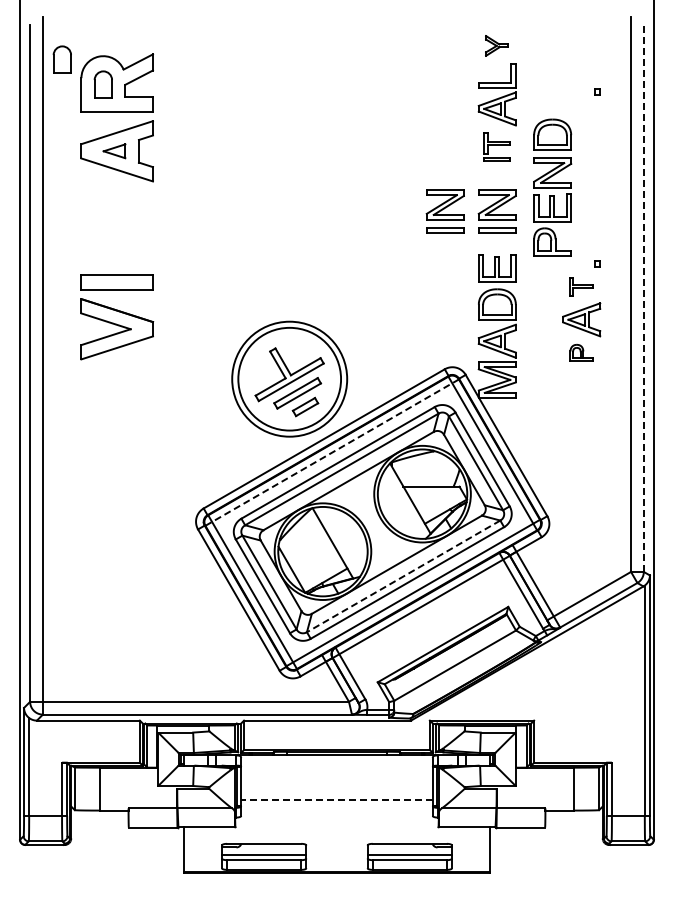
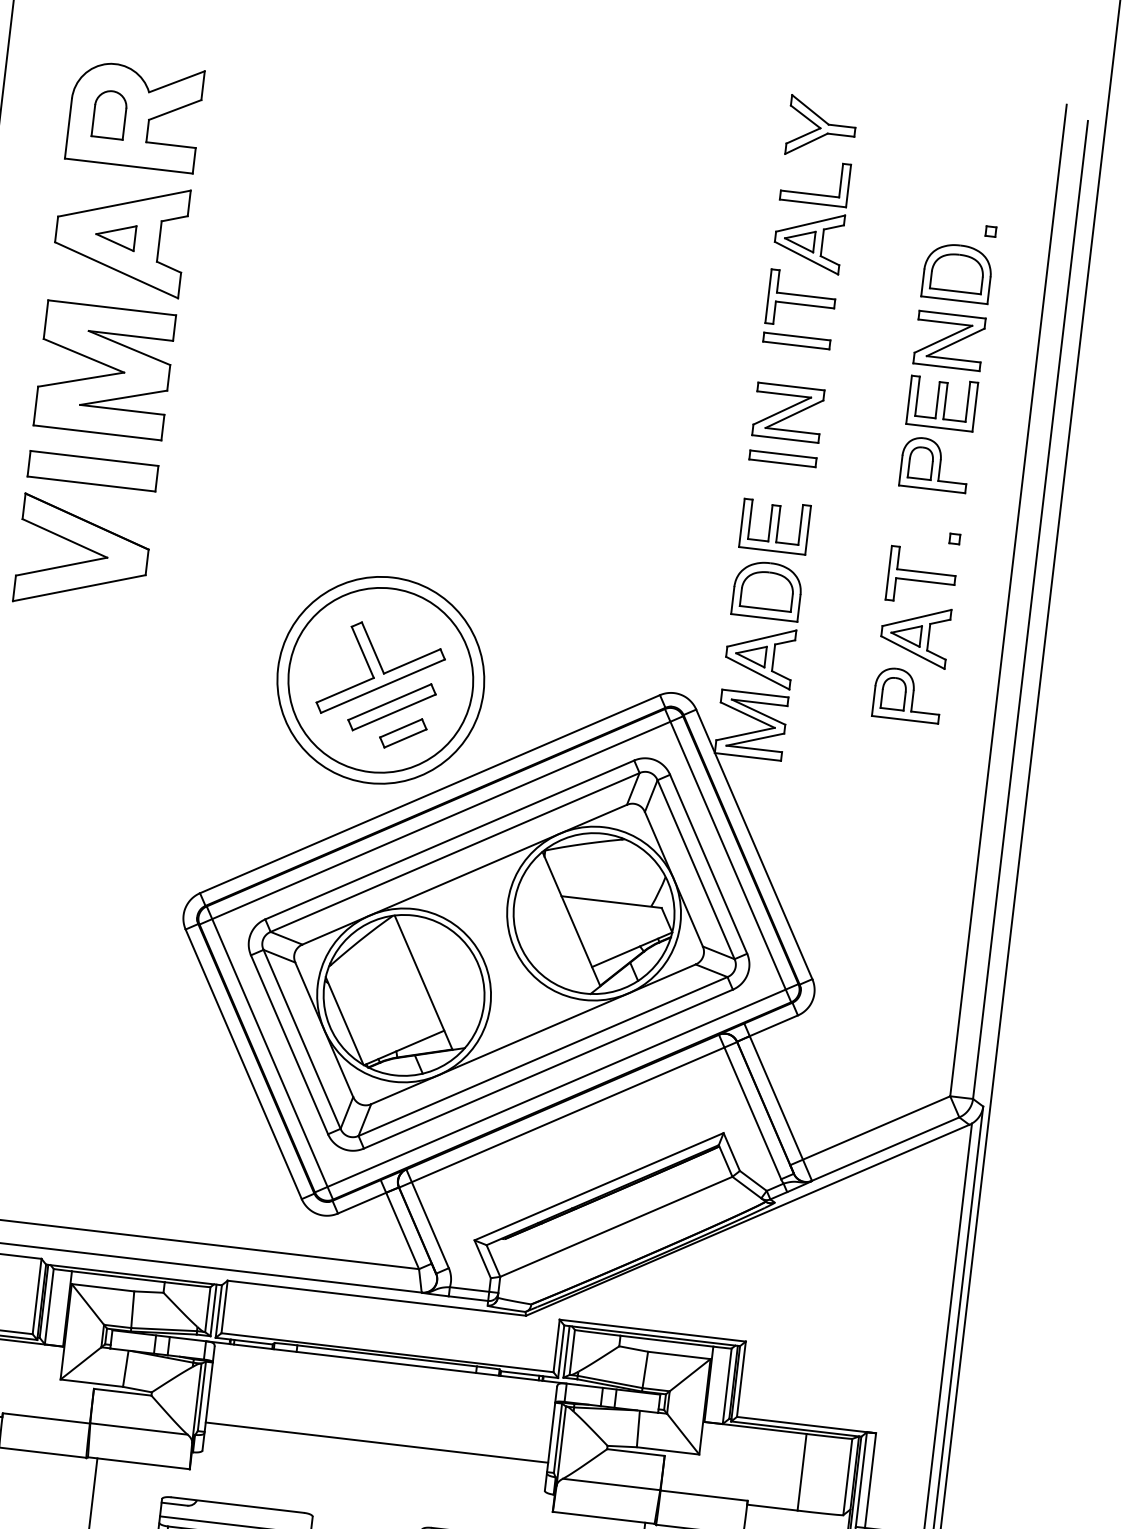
part: (496, 45) -> (820, 127), size x1.67
part: (61, 59) -> (40, 61), removed
part: (497, 146) -> (800, 308), size x1.43
part: (552, 187) -> (946, 366), moved
part: (444, 211) -> (692, 413), removed
part: (116, 225) -> (103, 369), added
part: (581, 286) -> (921, 575), size x1.67
line: (643, 298) -> (1029, 610), dashed -> solid
part: (581, 352) -> (907, 693), size x1.67
line: (332, 452) -> (441, 820), dashed -> solid
line: (403, 576) -> (542, 1056), dashed -> solid
line: (337, 800) -> (377, 1443), dashed -> solid

